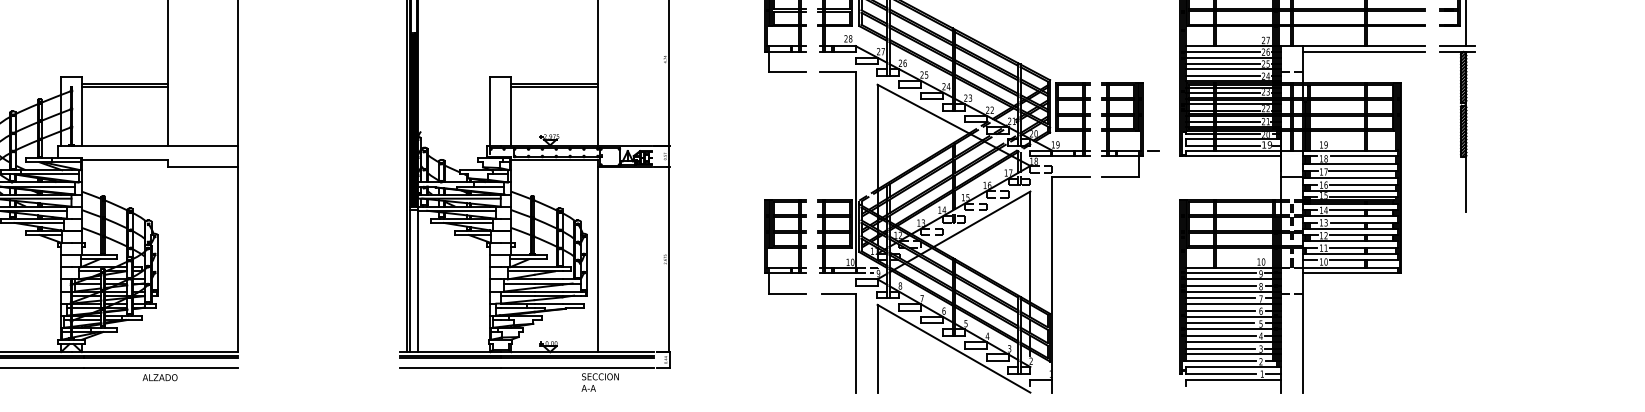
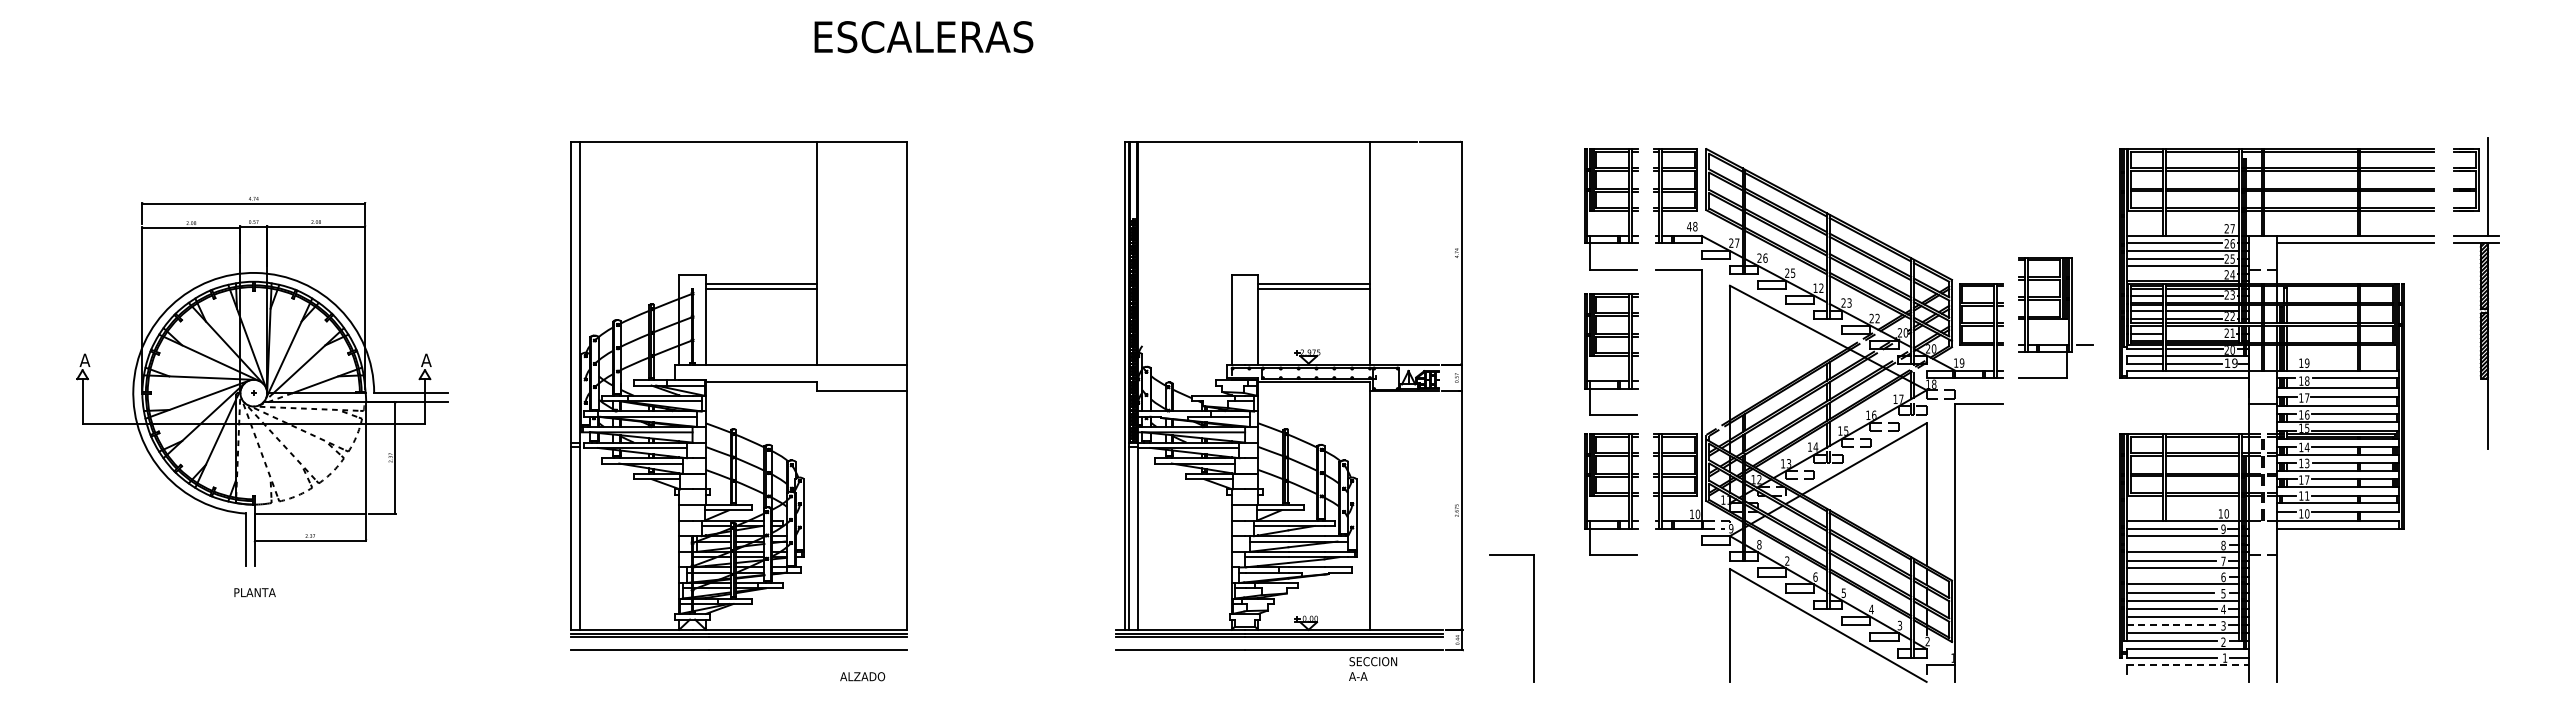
text: (846, 38) -> (1689, 226), 28 -> 48
line: (1222, 76) -> (2174, 274), removed
text: (946, 86) -> (1818, 287), 24 -> 12
text: (1013, 121) -> (1905, 332), 21 -> 20
line: (1238, 122) -> (2194, 334), removed
part: (1130, 129) -> (2055, 317), moved
part: (785, 138) -> (1611, 354), added
text: (1326, 235) -> (2307, 479), 12 -> 17
line: (1220, 285) -> (2171, 544), removed
text: (922, 298) -> (1787, 560), 7 -> 2
line: (1220, 310) -> (2171, 576), removed
part: (855, 343) -> (1533, 618), moved
line: (1220, 348) -> (2171, 625), solid -> dashed
text: (160, 377) -> (862, 676), moved
line: (1233, 379) -> (2188, 665), solid -> dashed

